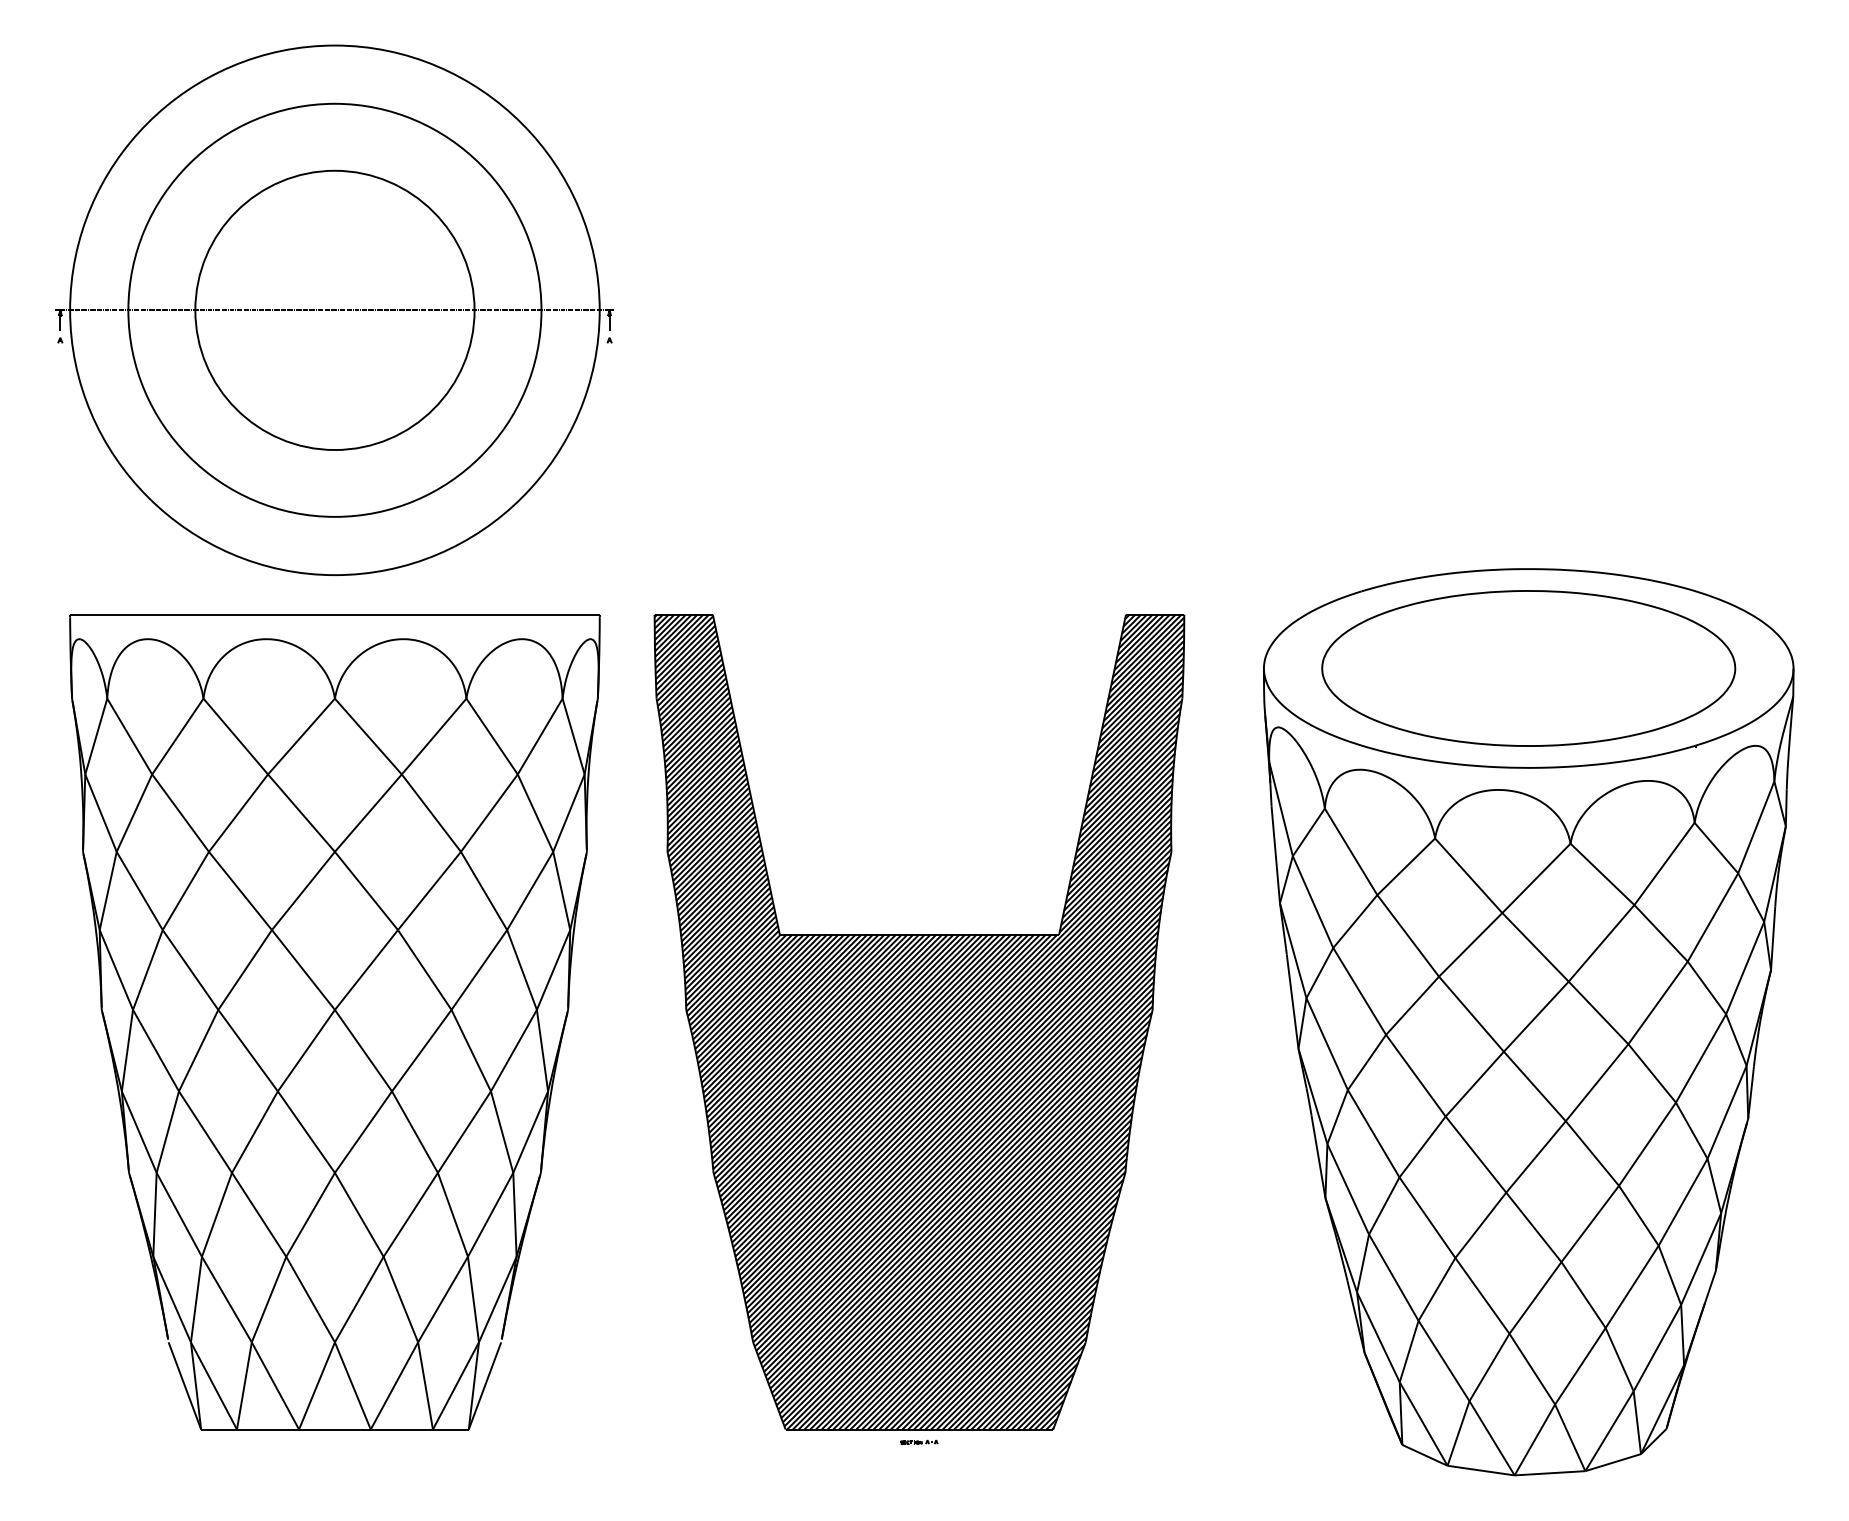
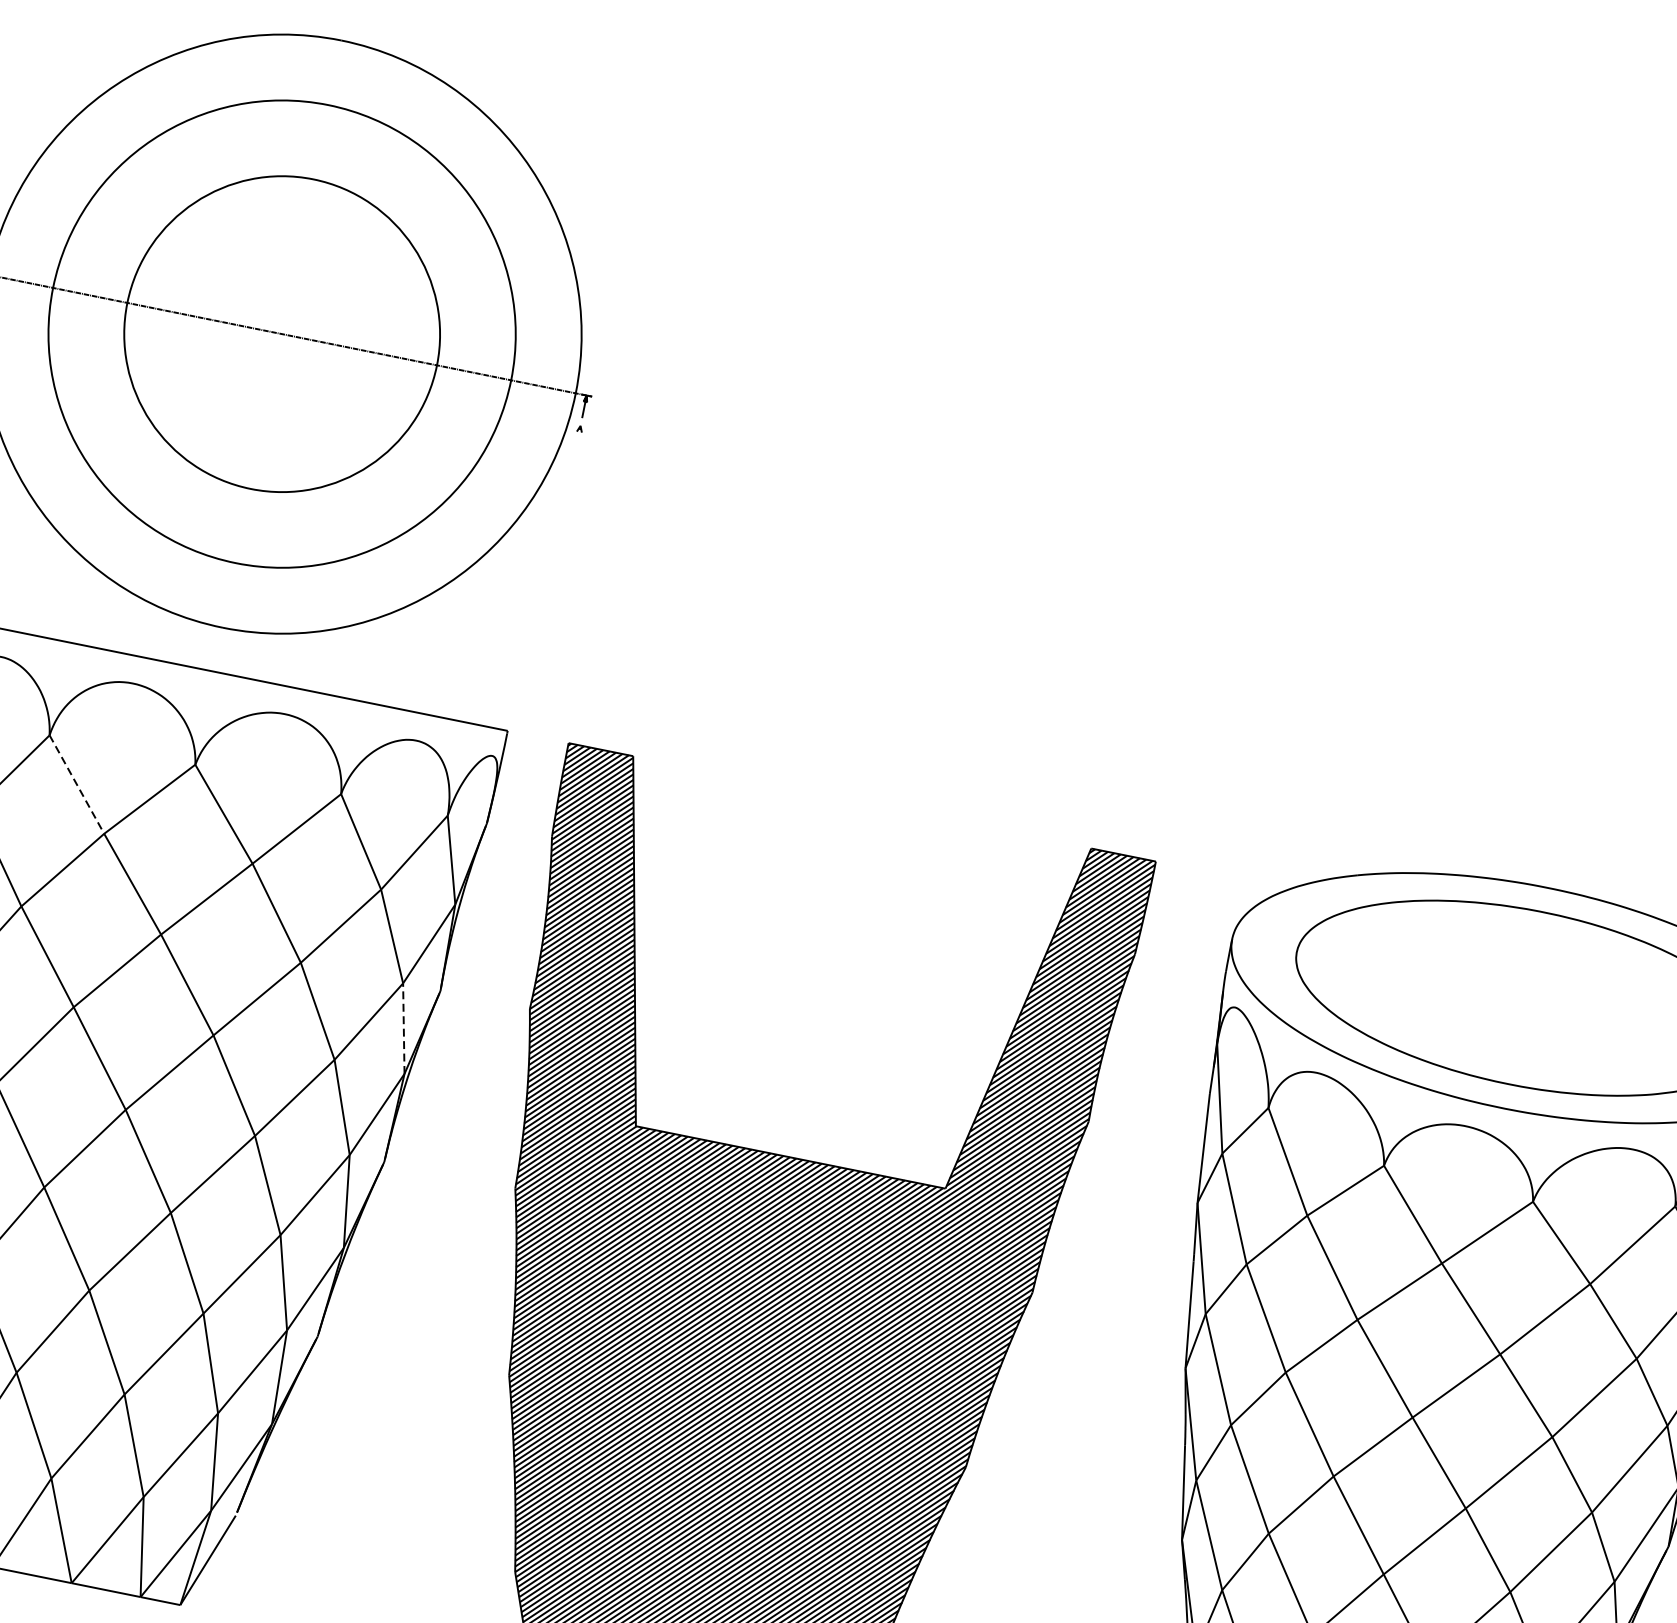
line: (235, 736) -> (76, 784), solid -> dashed
line: (561, 890) -> (403, 1028), solid -> dashed

